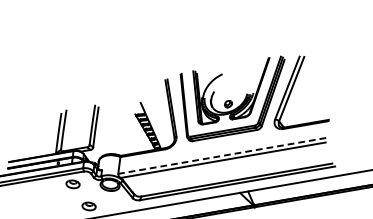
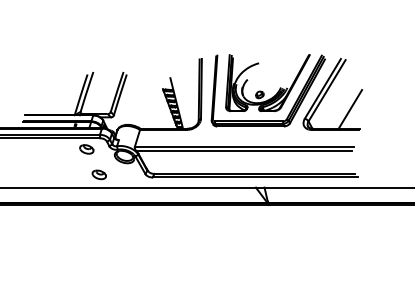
line: (317, 103) -> (350, 109), added
line: (221, 155) -> (243, 146), dashed -> solid

